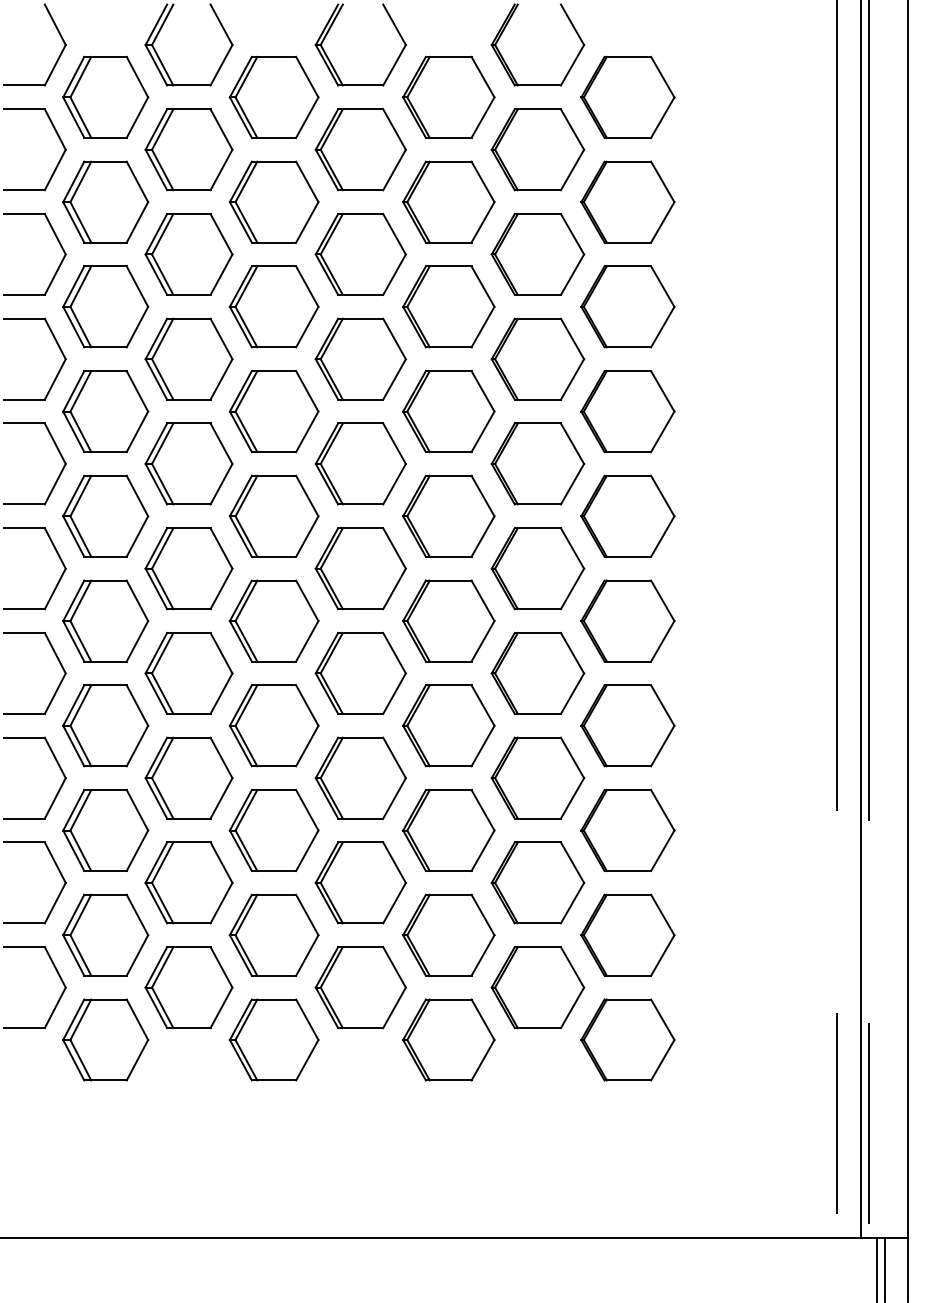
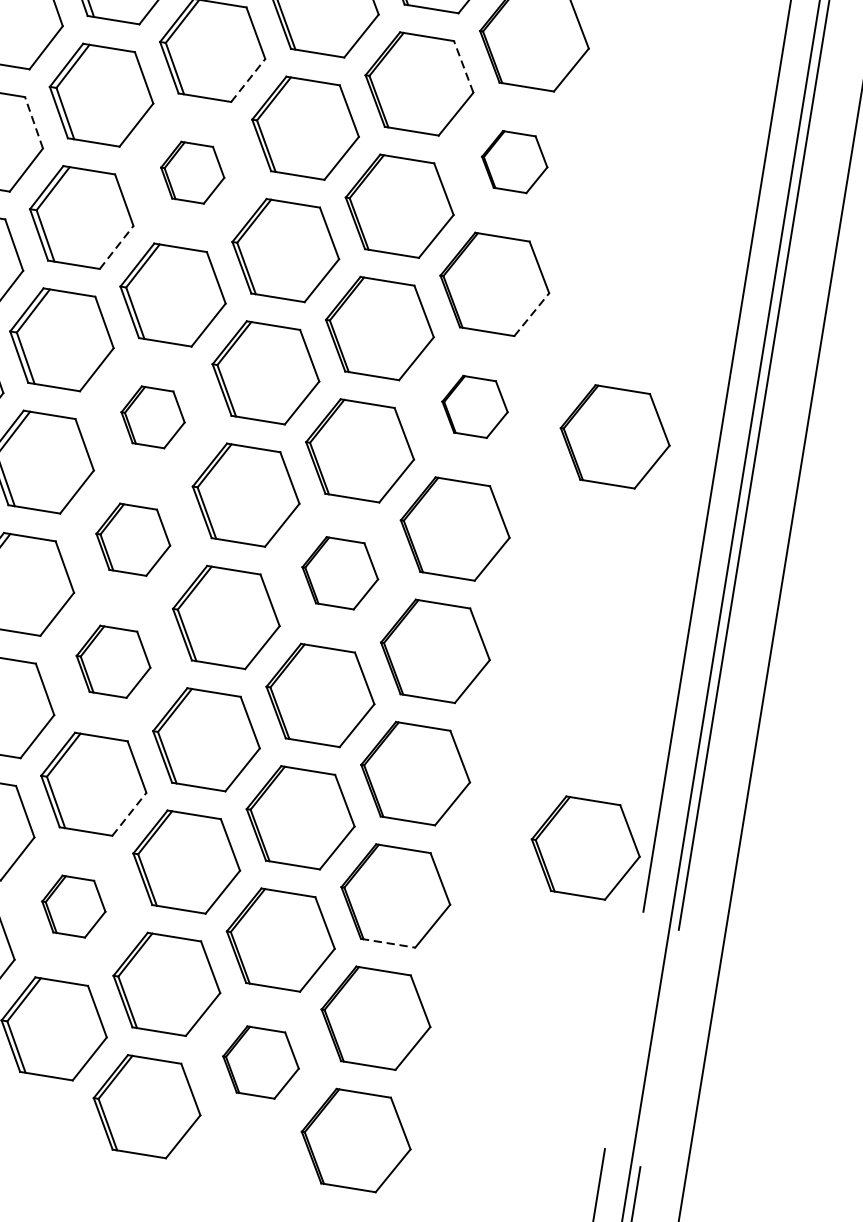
line: (572, 129) -> (463, 66), solid -> dashed
line: (394, 169) -> (248, 79), solid -> dashed
part: (627, 201) -> (514, 161), size x0.6
line: (221, 233) -> (34, 121), solid -> dashed
part: (360, 254) -> (192, 172), size x0.6
line: (307, 326) -> (117, 246), solid -> dashed
line: (663, 326) -> (532, 314), solid -> dashed
part: (627, 411) -> (474, 406), size x0.6
part: (748, 417) -> (614, 436), added
part: (360, 463) -> (152, 416), size x0.6
part: (360, 568) -> (133, 539), size x0.7
part: (537, 568) -> (339, 572), size x0.7
part: (360, 672) -> (113, 660), size x0.7
part: (779, 764) -> (585, 847), added
line: (394, 797) -> (129, 813), solid -> dashed
line: (628, 870) -> (388, 942), solid -> dashed
part: (360, 882) -> (73, 906), size x0.6
part: (537, 987) -> (260, 1062), size x0.7

